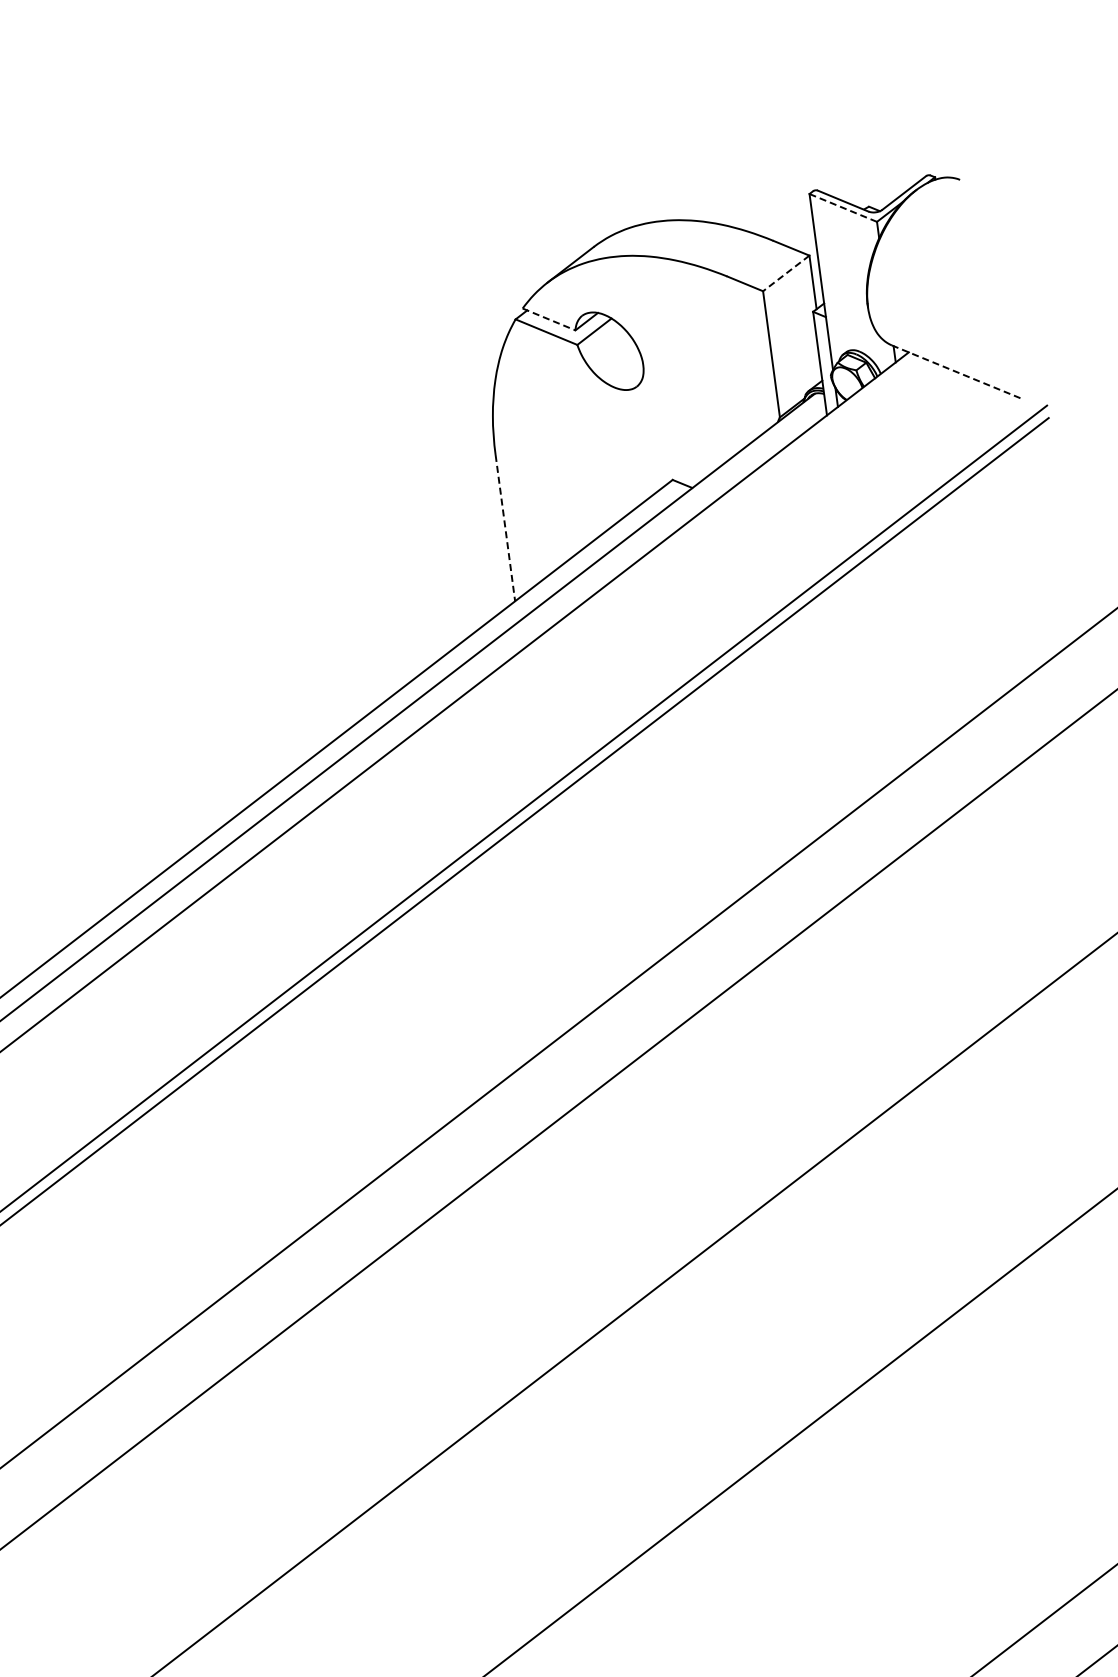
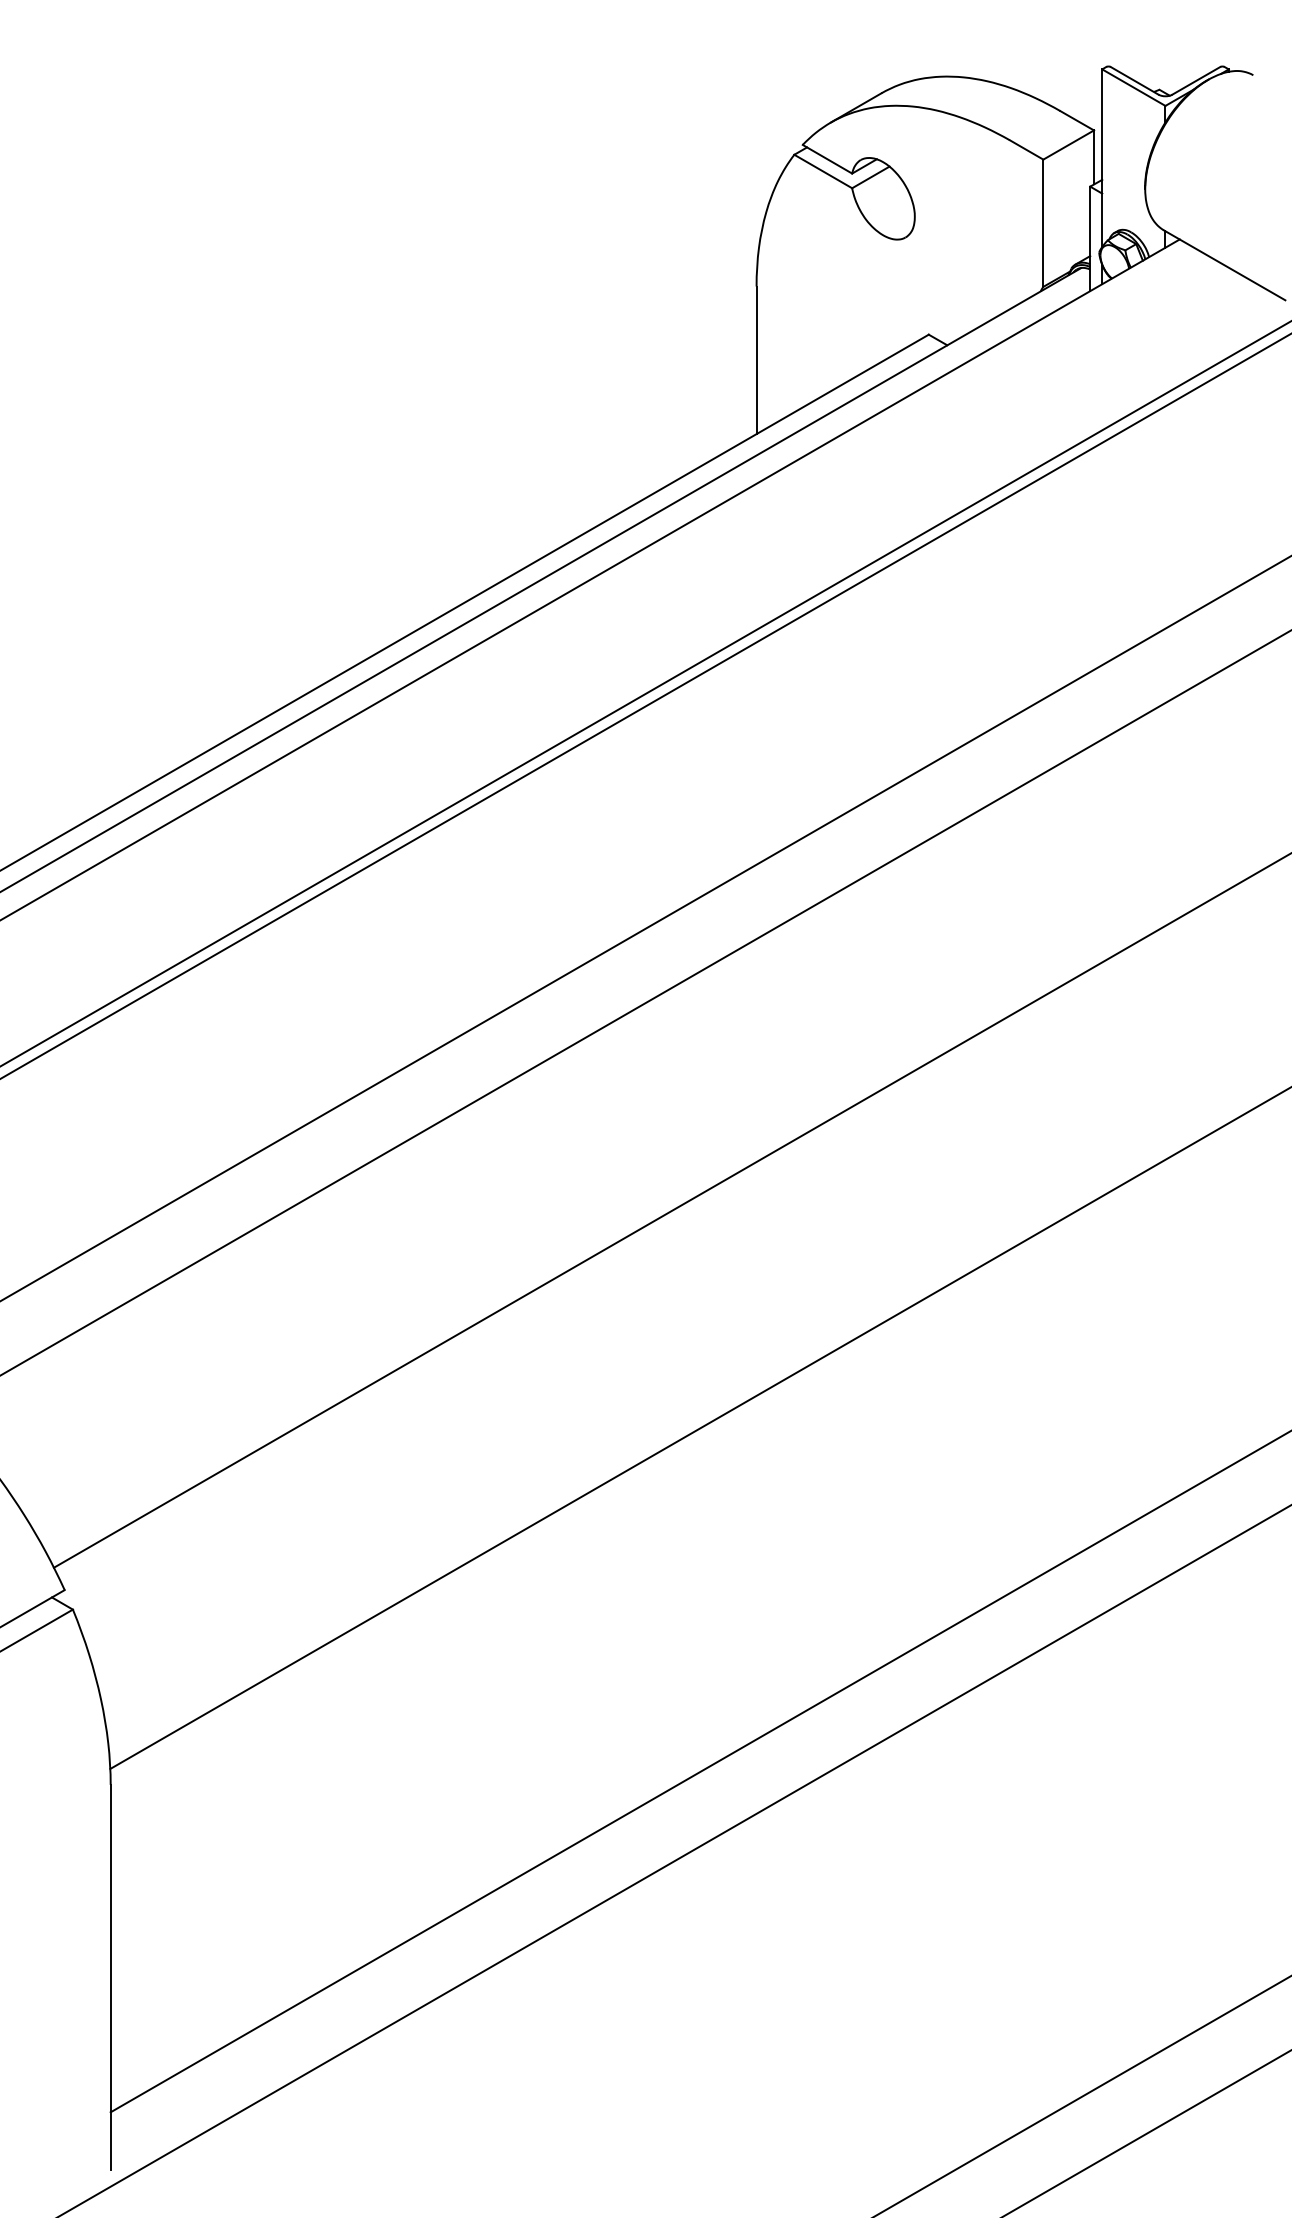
line: (843, 207) -> (1134, 87), dashed -> solid
line: (786, 273) -> (1068, 145), dashed -> solid
line: (549, 319) -> (827, 159), dashed -> solid
line: (957, 372) -> (1225, 265), dashed -> solid
line: (505, 528) -> (756, 360), dashed -> solid

